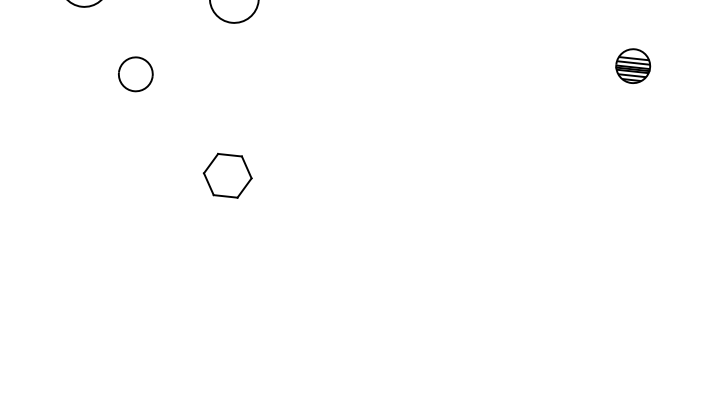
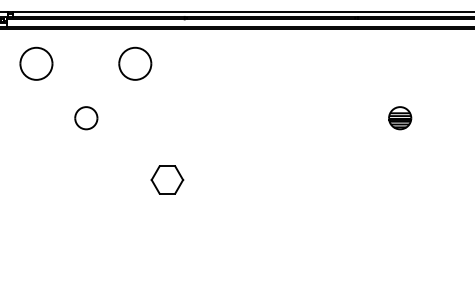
part: (633, 66) -> (400, 118), moved
part: (136, 74) -> (86, 118), moved
part: (228, 175) -> (167, 179), moved

